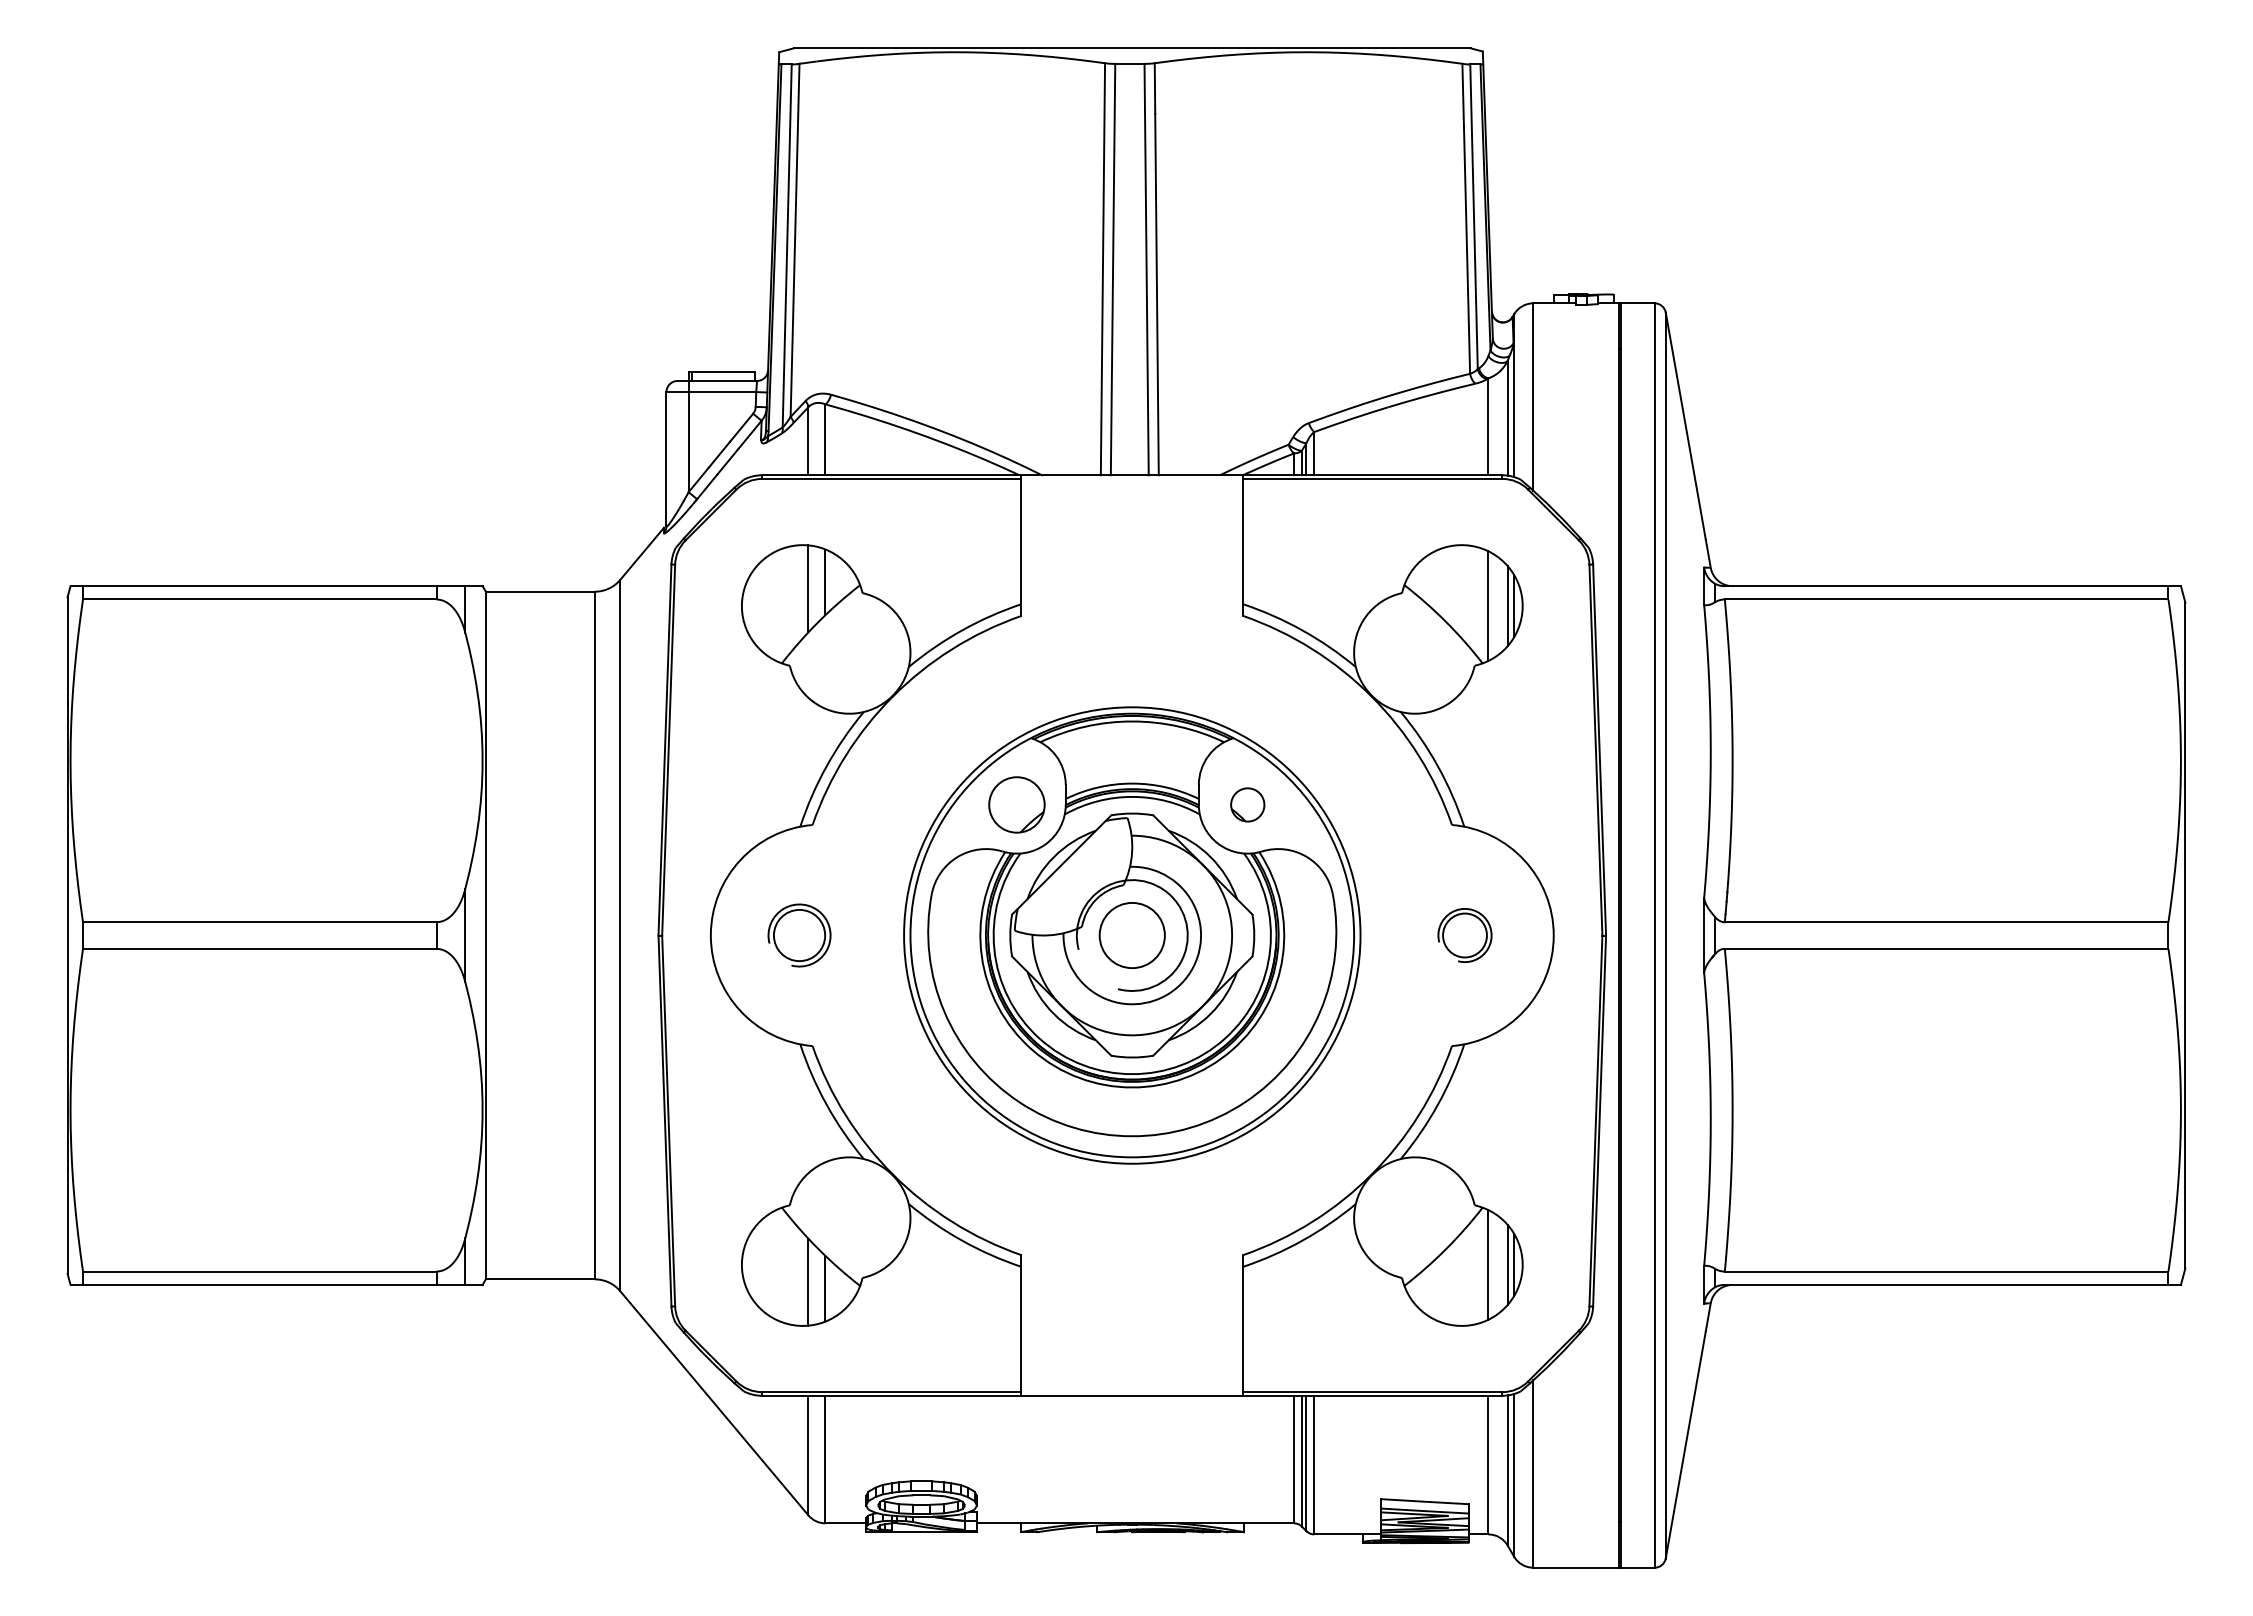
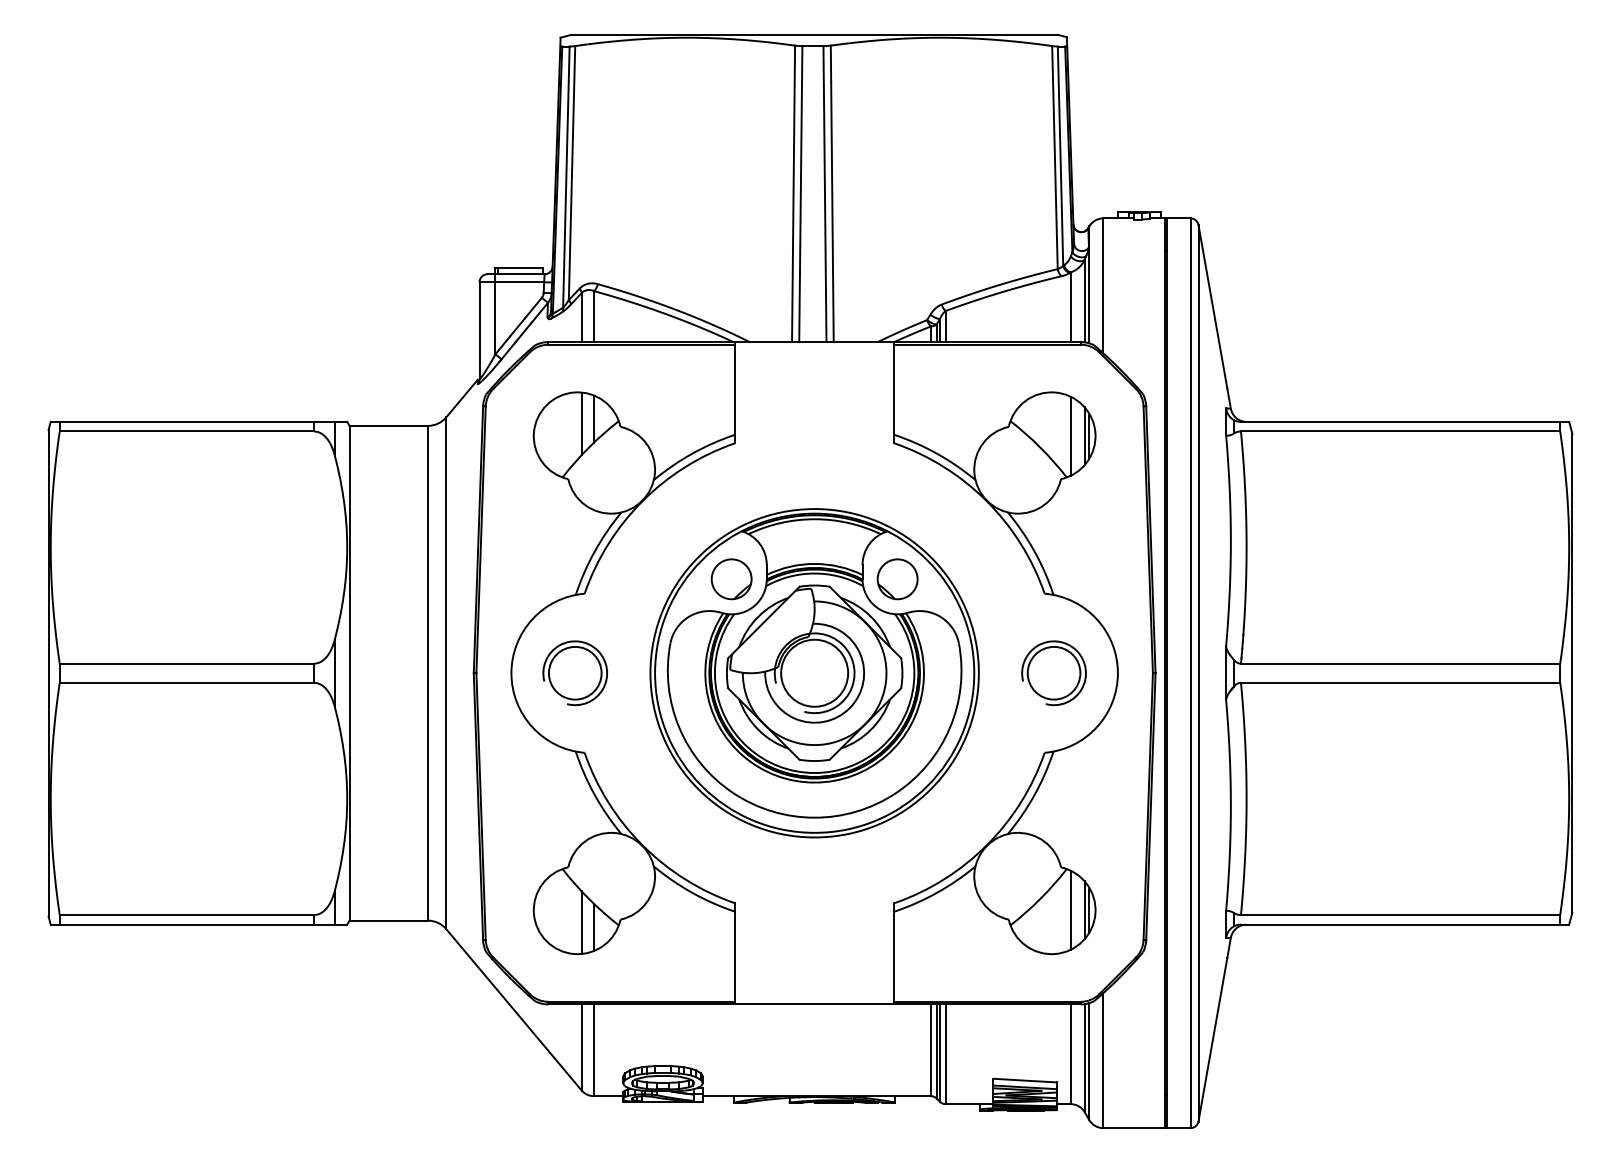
part: (1247, 804) -> (897, 578), size x1.67
part: (799, 935) -> (575, 673), size x1.43
circle: (1131, 935) -> (814, 673), size x1.43
part: (1464, 935) -> (1053, 673), size x1.67

